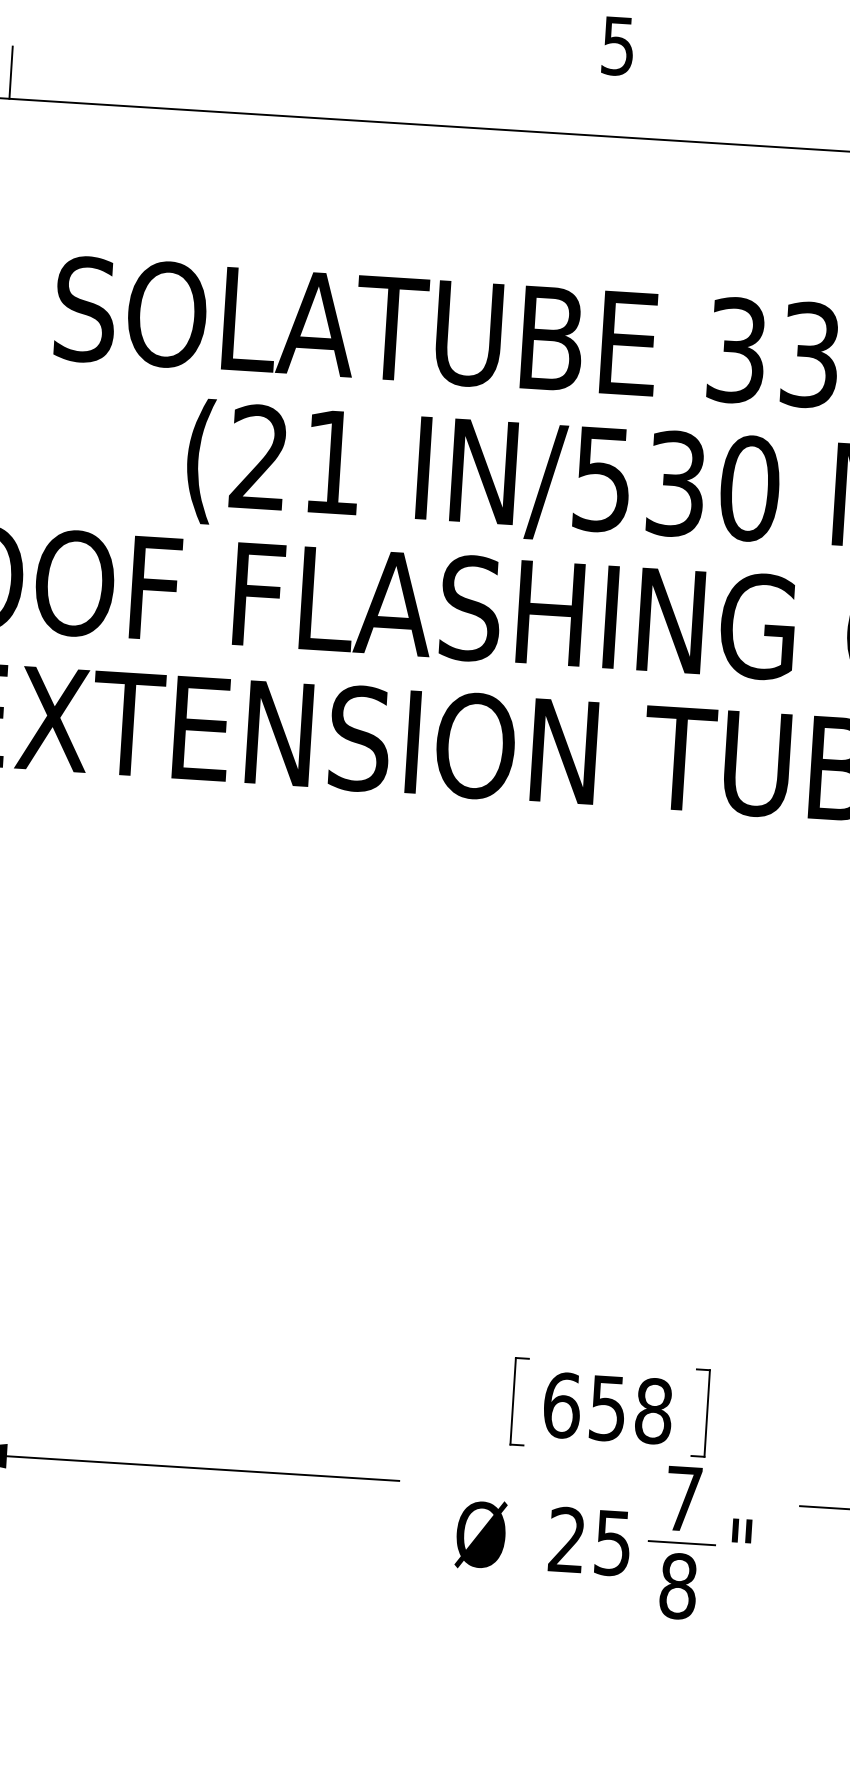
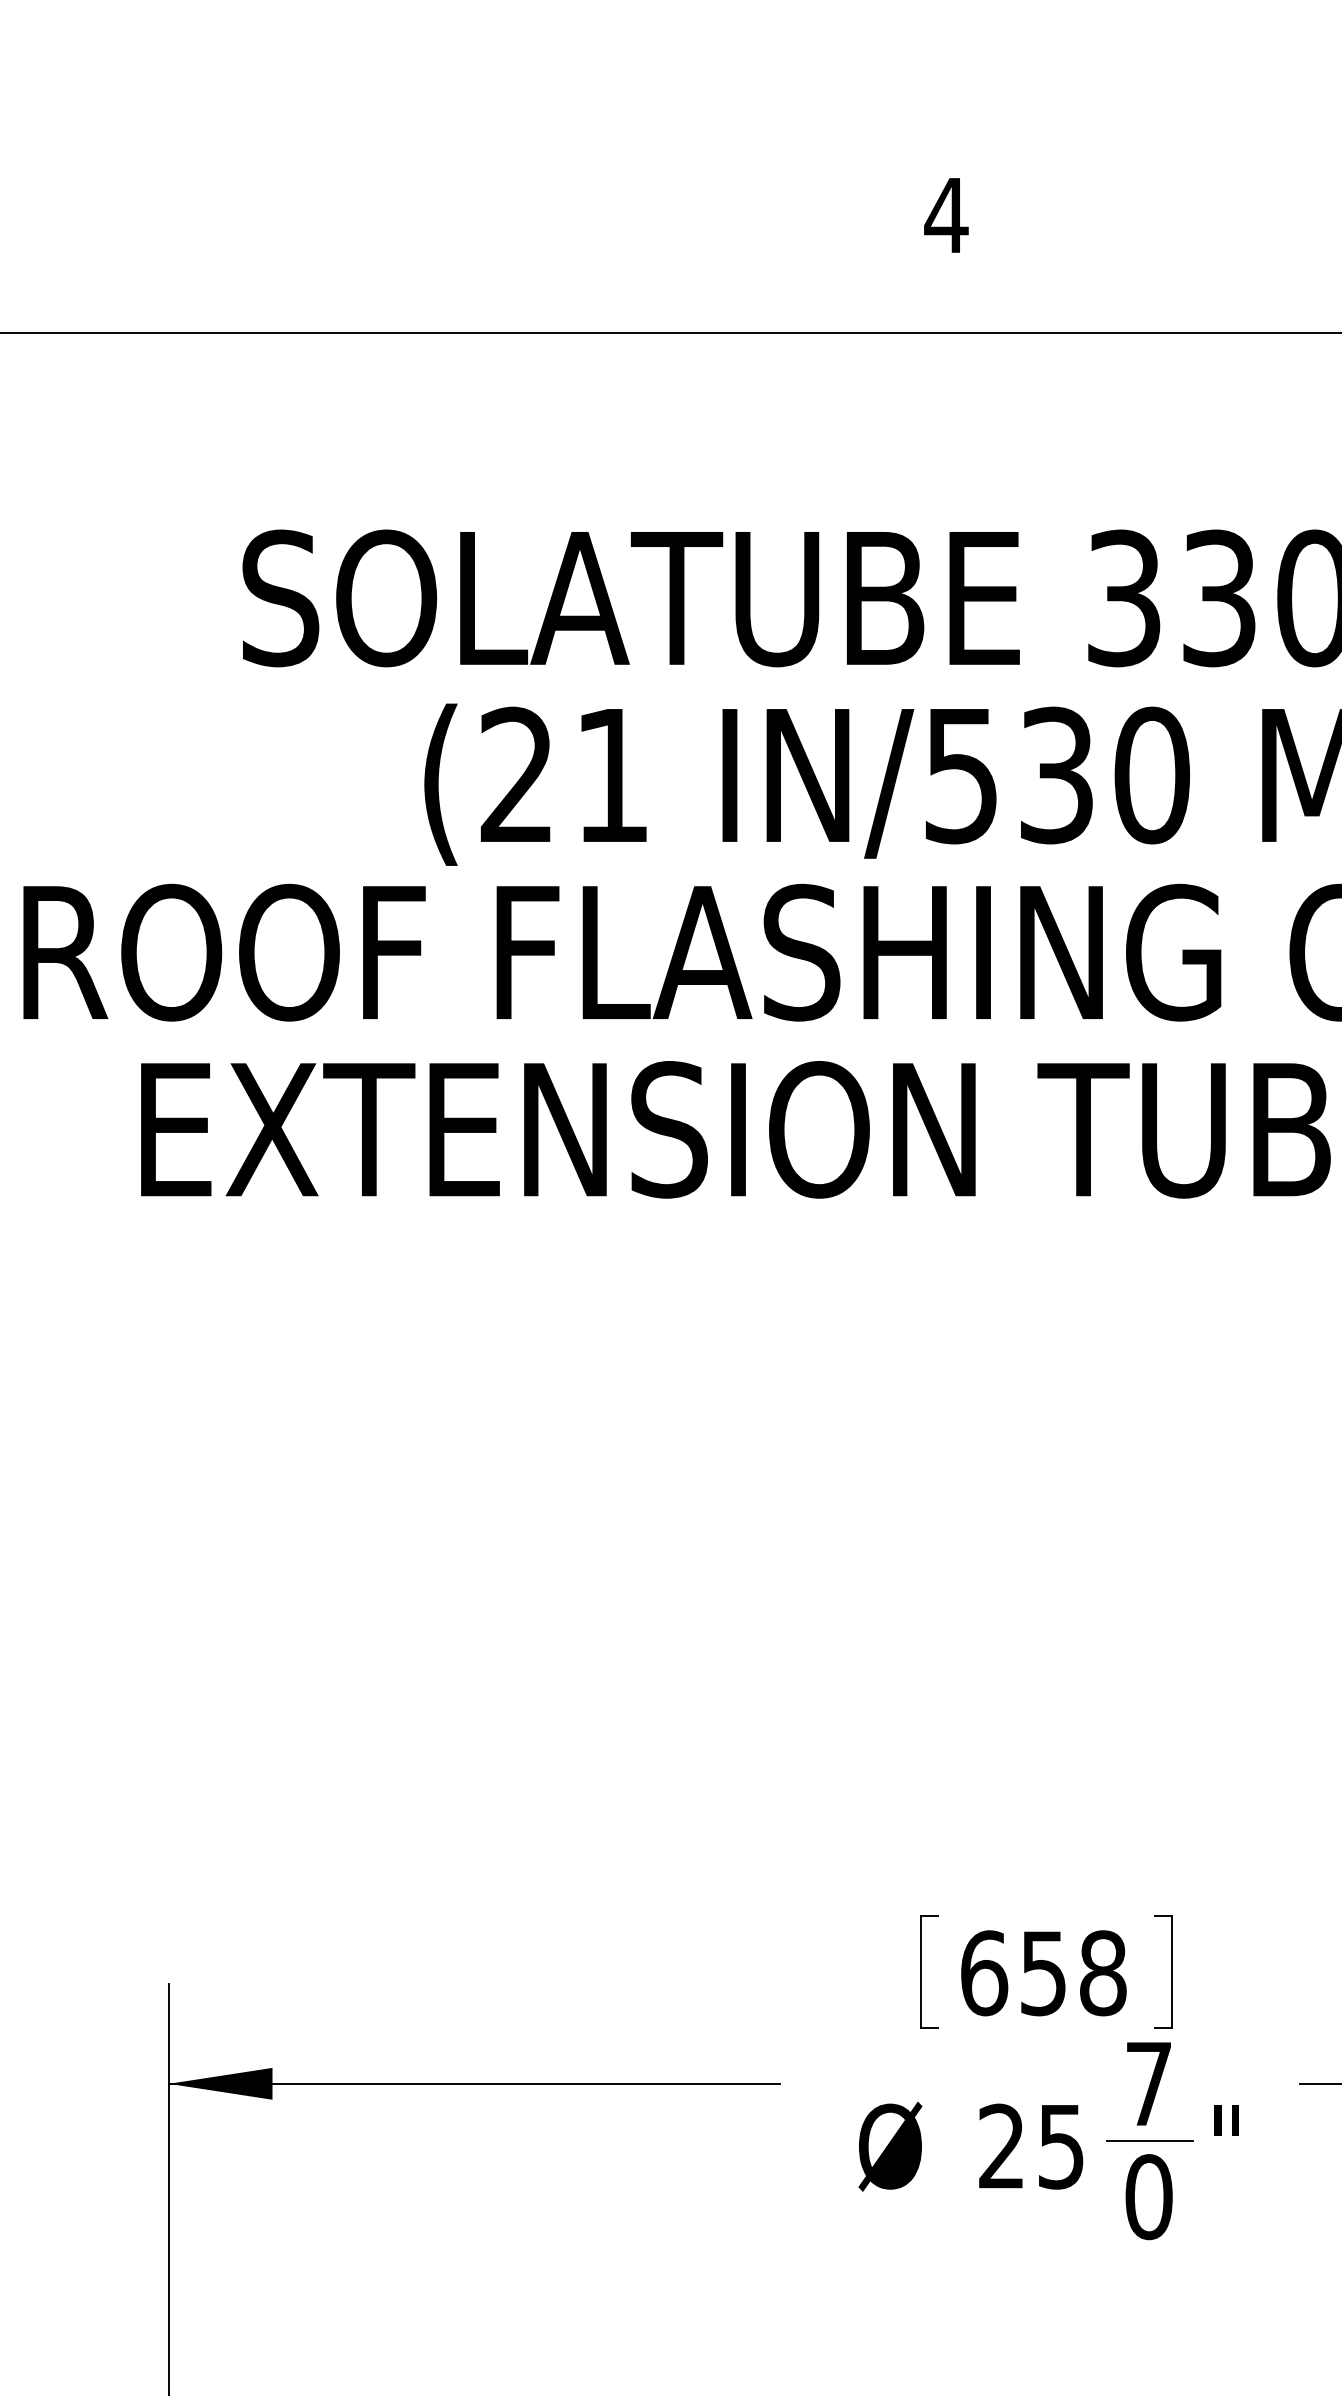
text: (618, 46) -> (946, 216), 5 -> 4
line: (11, 72) -> (165, 298), removed
text: (677, 1585) -> (1148, 2196), 8 -> 0

